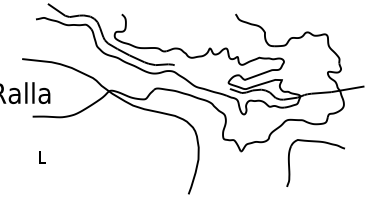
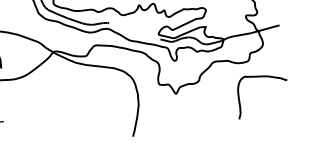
part: (315, 142) -> (260, 77), moved

